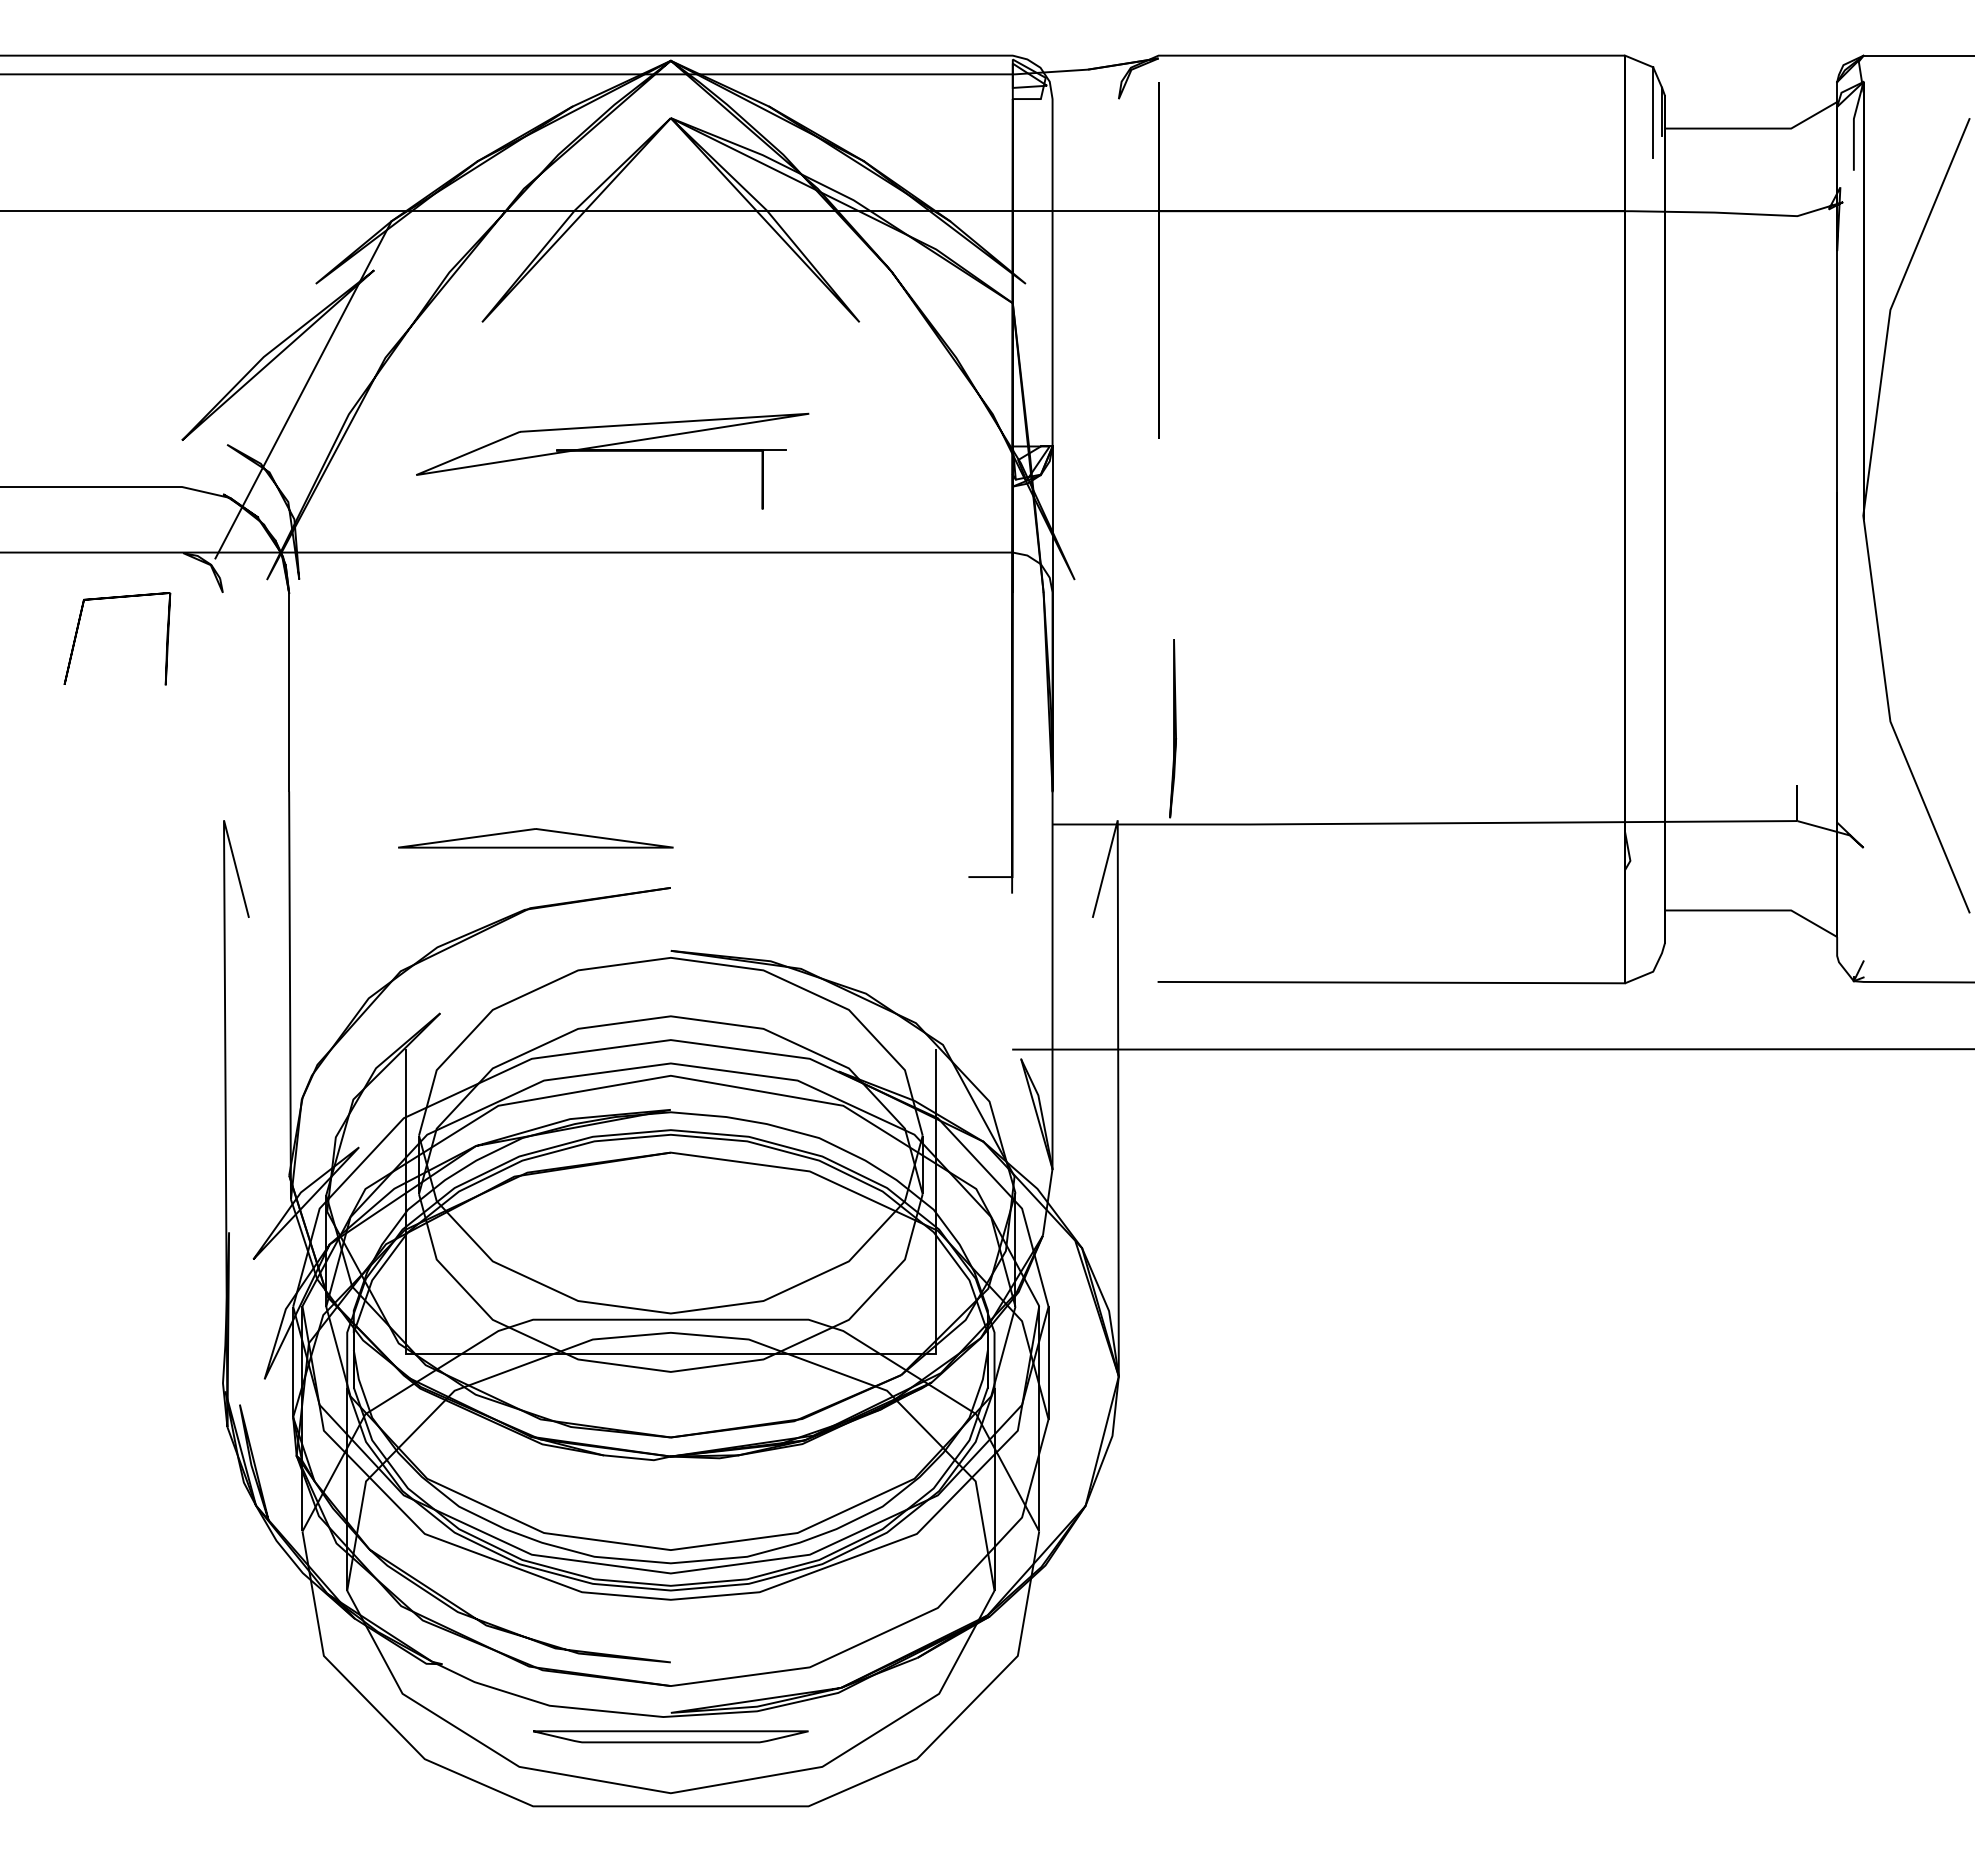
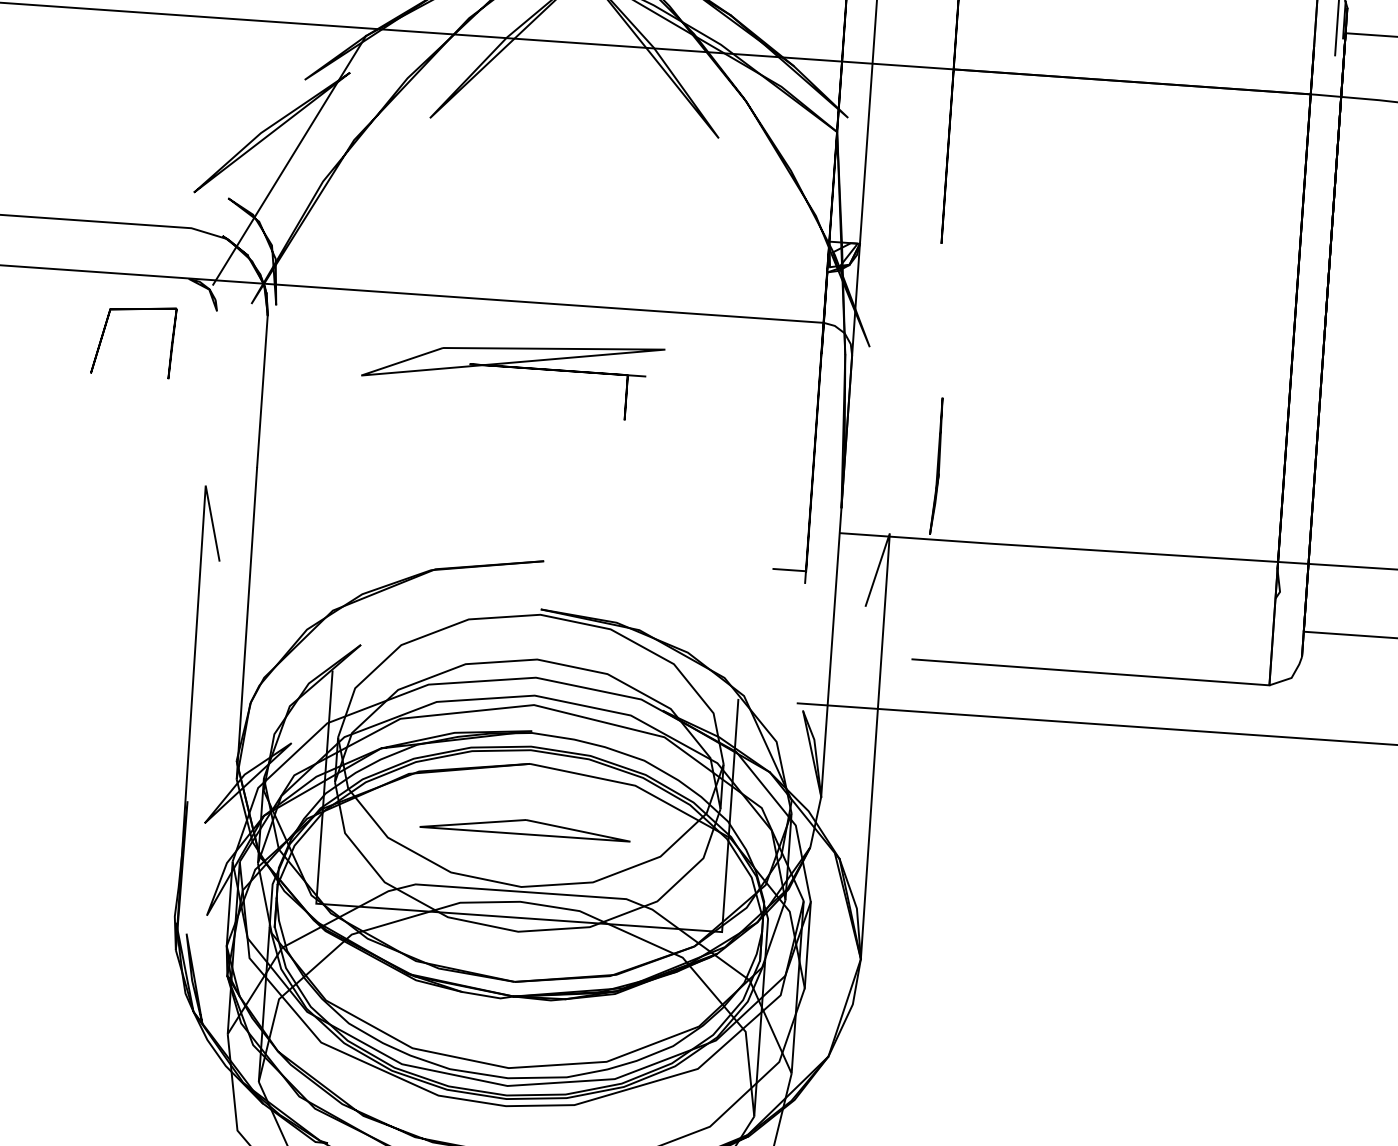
part: (612, 451) -> (512, 367), moved
part: (535, 838) -> (525, 827), moved

